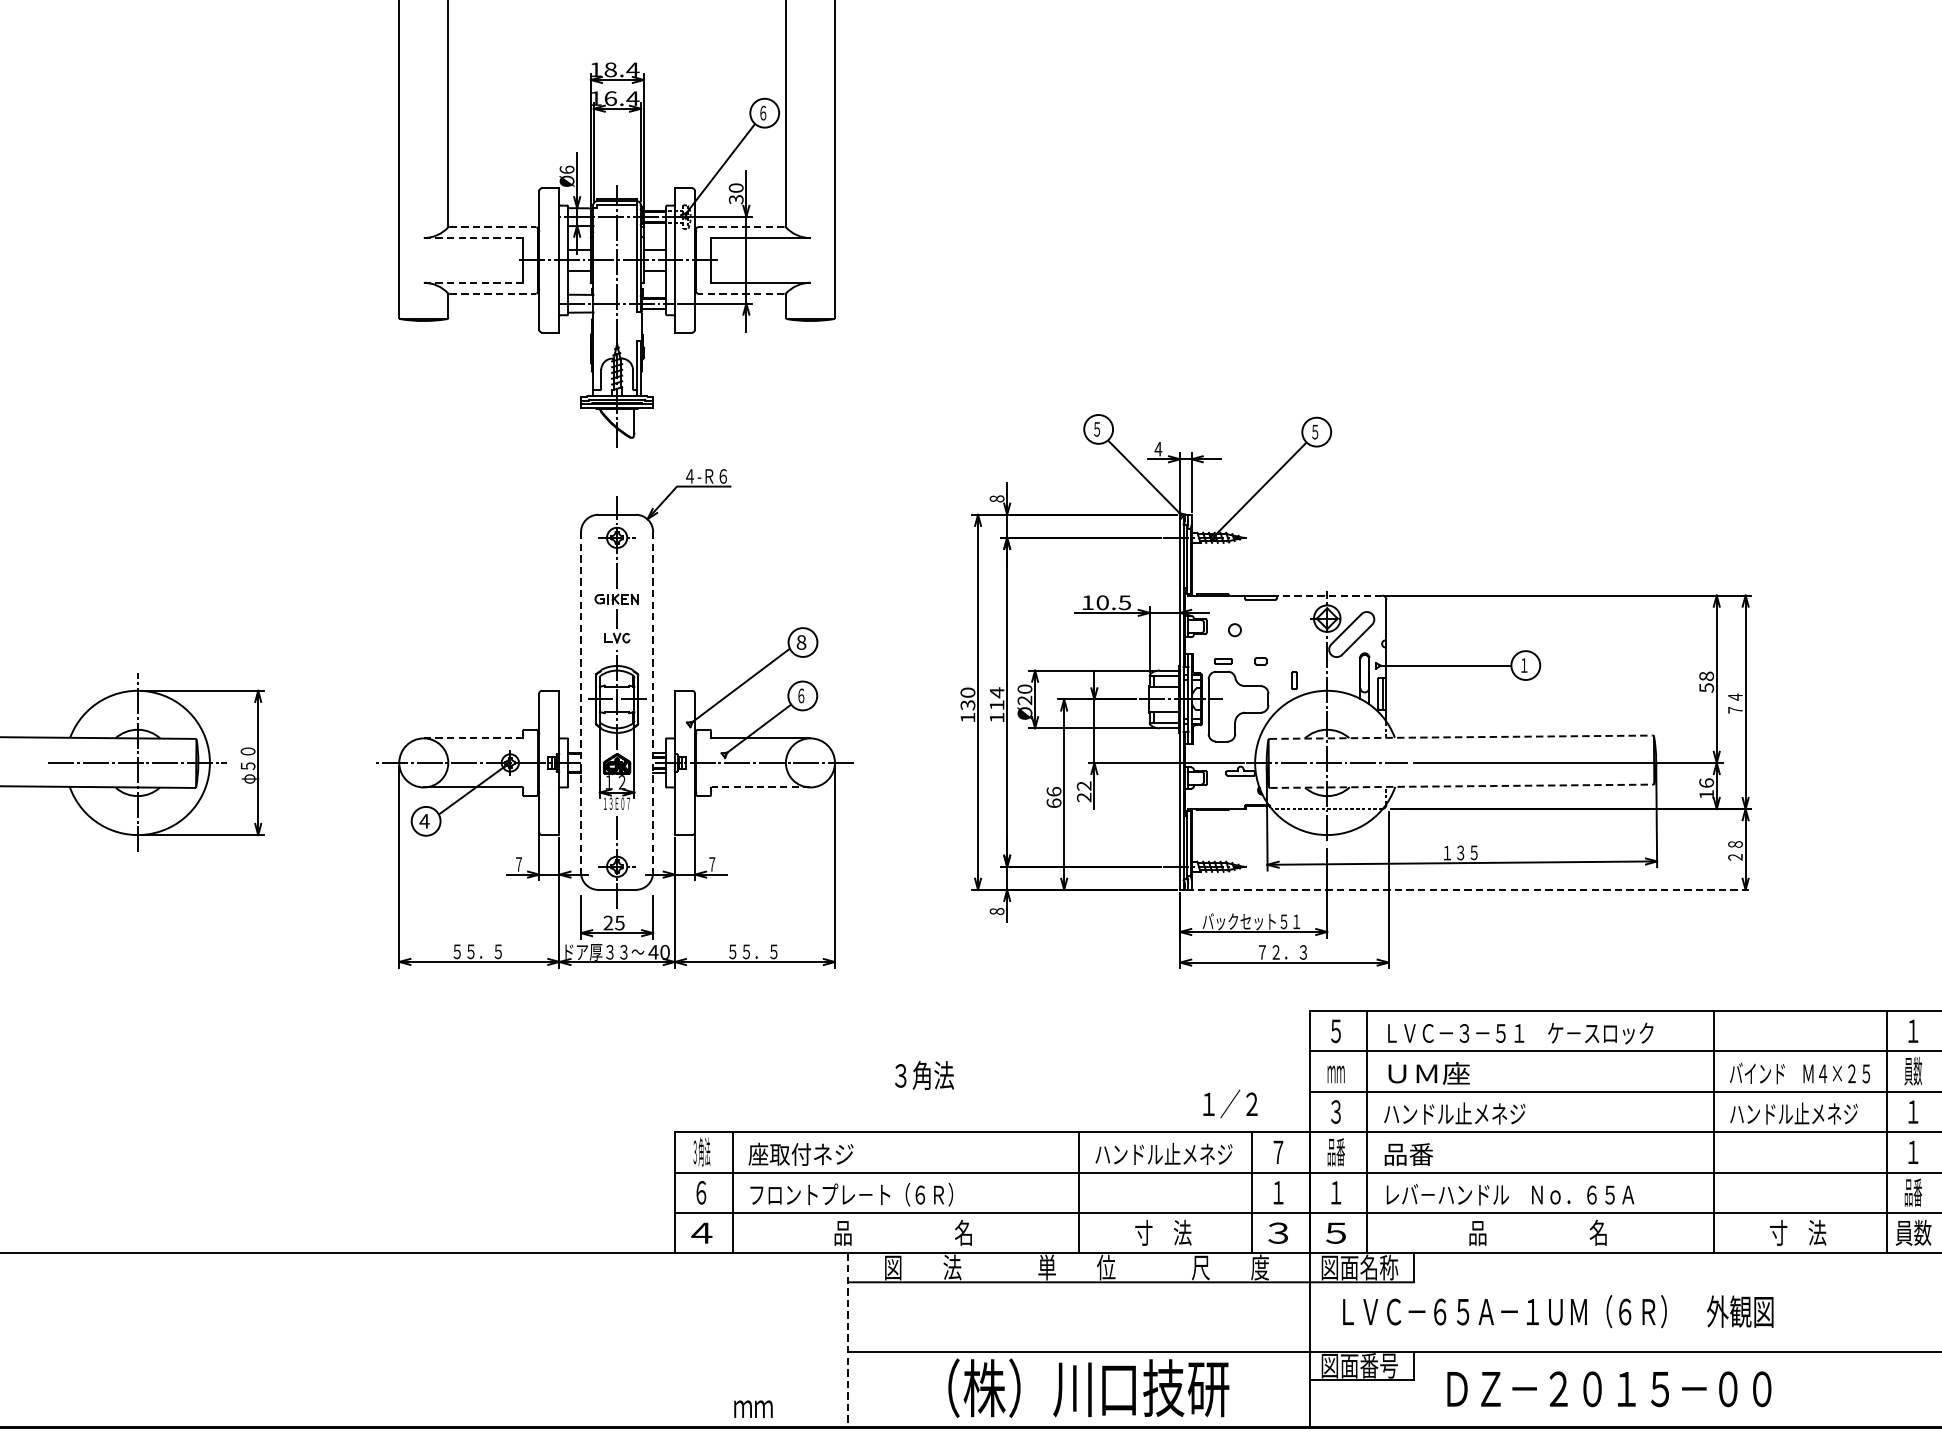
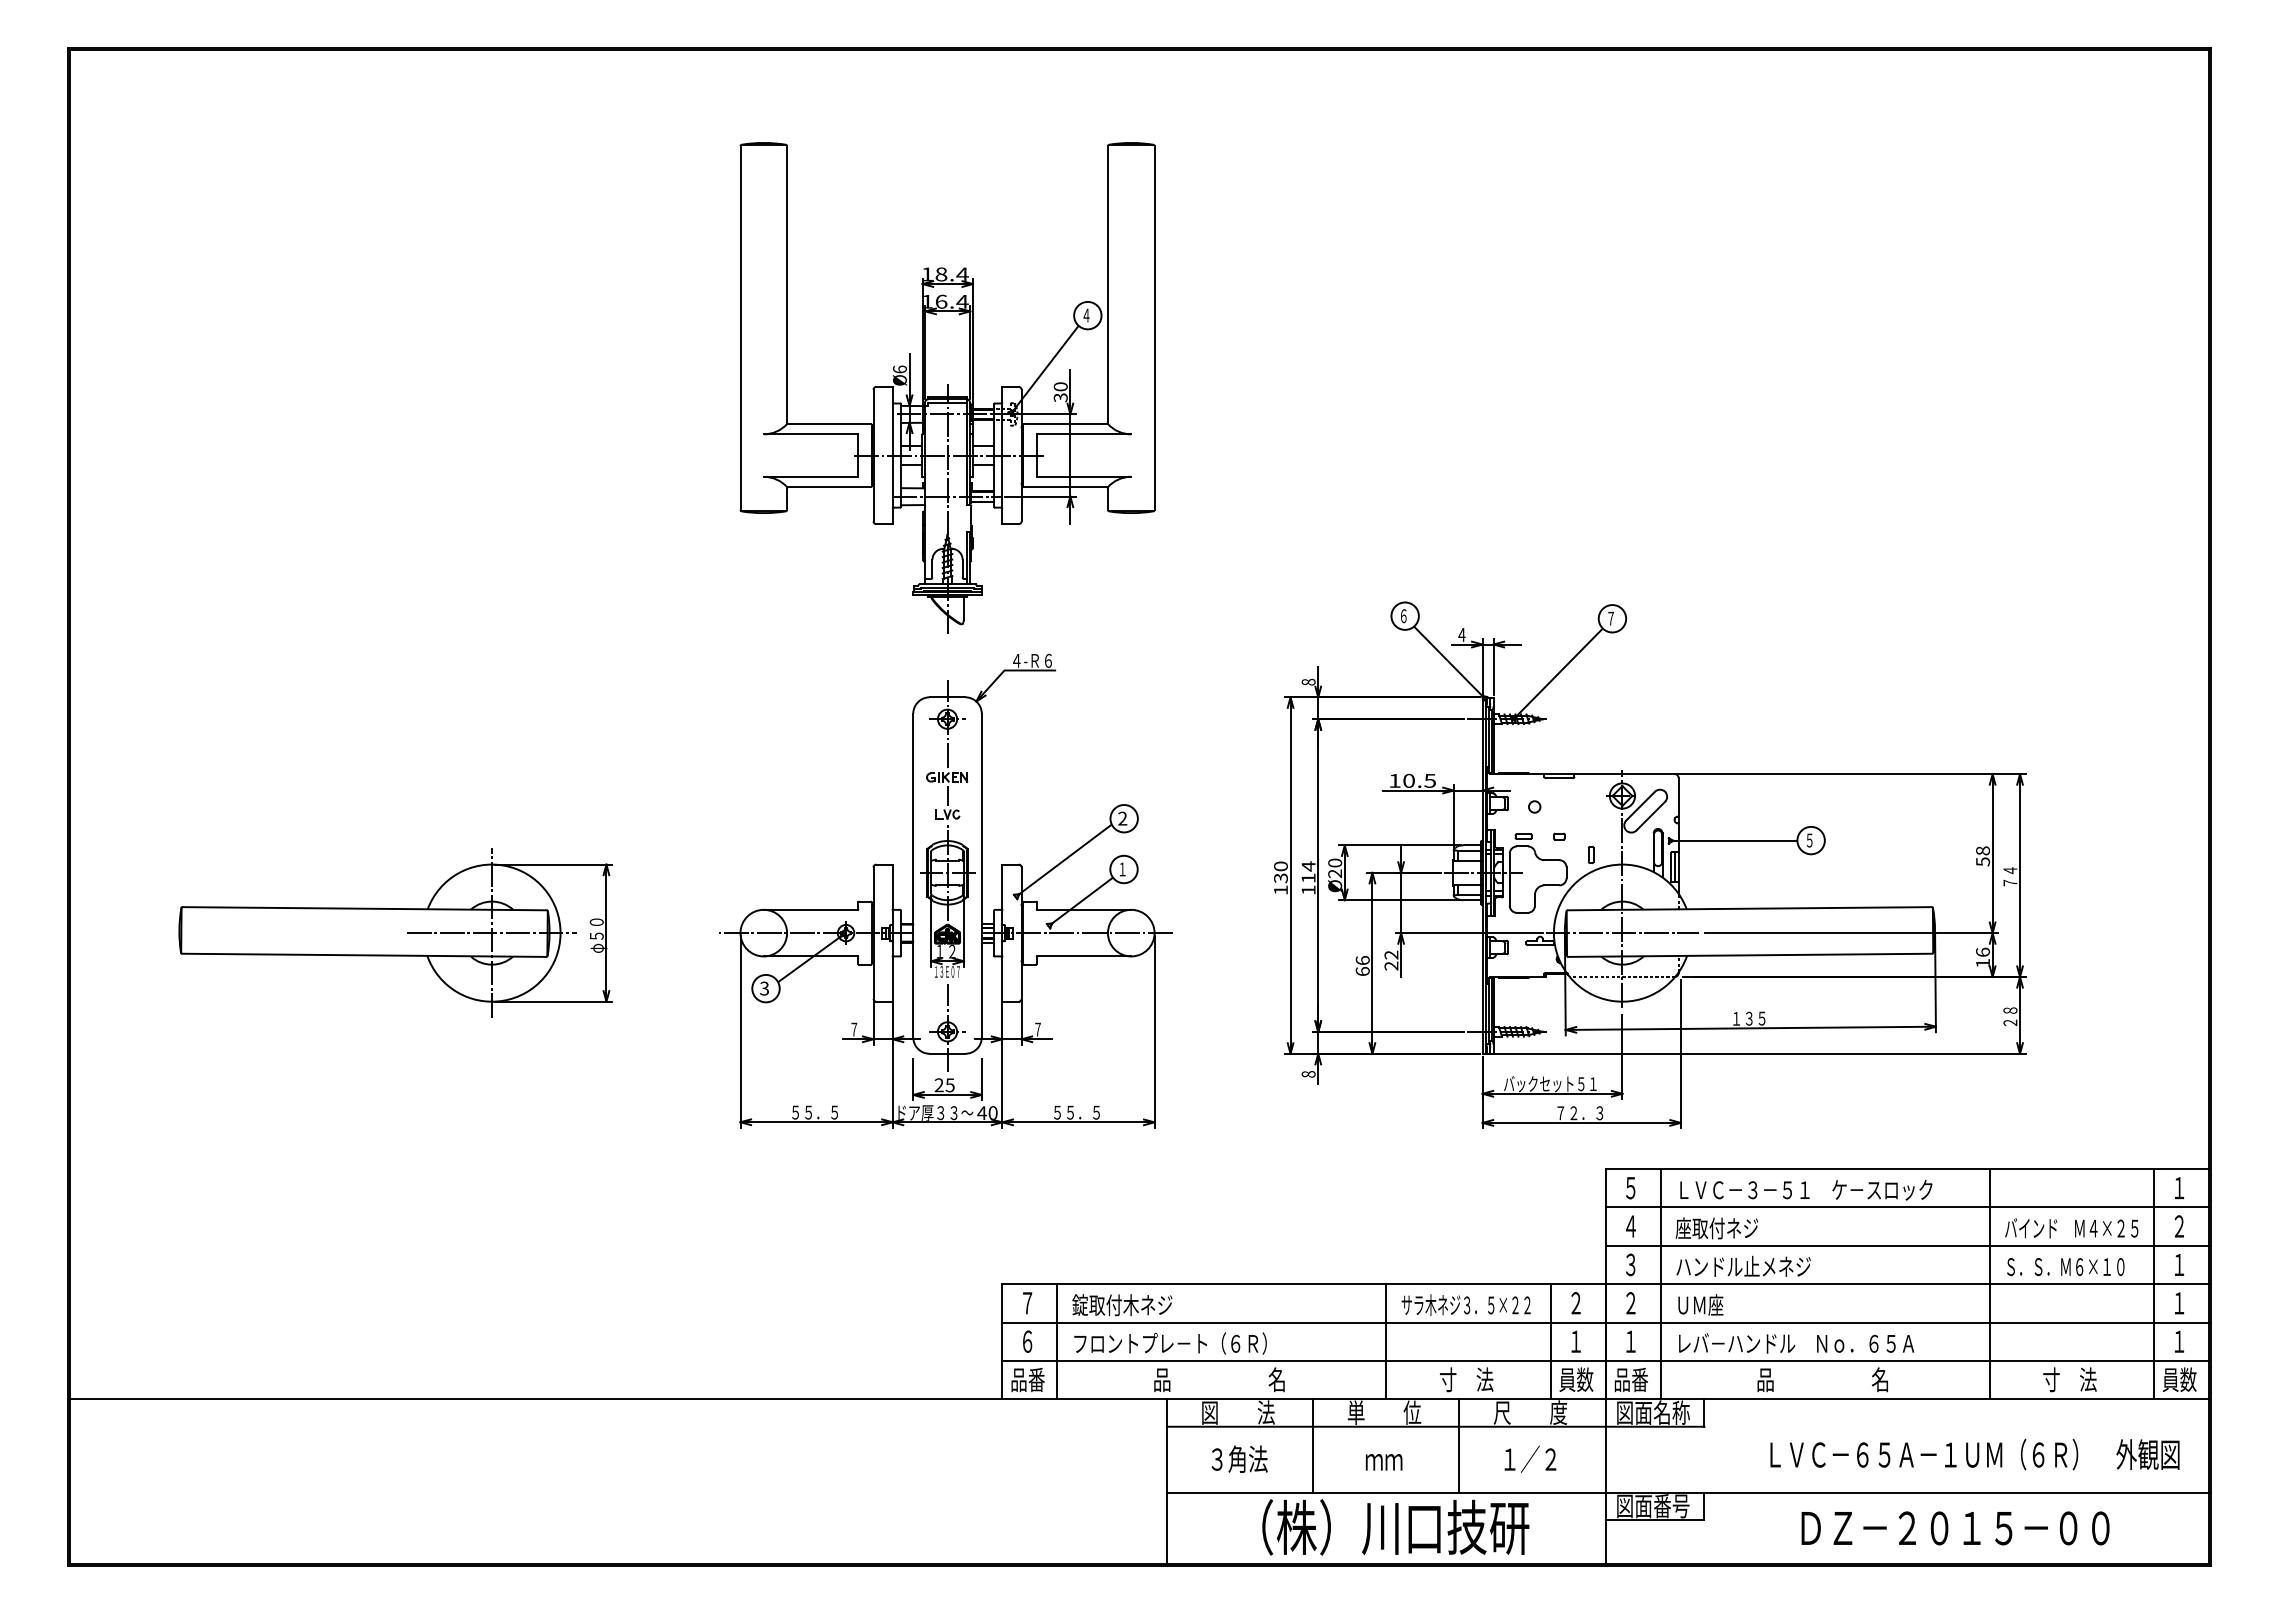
text: (763, 113) -> (1086, 315), ６ -> ４
line: (493, 227) -> (830, 424), dashed -> solid
line: (740, 227) -> (1064, 424), dashed -> solid
line: (473, 238) -> (811, 434), dashed -> solid
line: (473, 282) -> (811, 476), dashed -> solid
line: (493, 294) -> (830, 487), dashed -> solid
line: (740, 294) -> (1064, 487), dashed -> solid
text: (1096, 429) -> (1403, 616), ５ -> ６
text: (1314, 431) -> (1610, 618), ５ -> ７
line: (1326, 596) -> (1621, 774), dashed -> solid
text: (801, 642) -> (1122, 818), 8 -> 2
text: (1524, 665) -> (1809, 840), １ -> ５
text: (801, 695) -> (1122, 869), ６ -> １
line: (581, 702) -> (913, 875), dashed -> solid
line: (652, 702) -> (981, 875), dashed -> solid
line: (1460, 737) -> (1749, 908), dashed -> solid
line: (472, 738) -> (810, 909), dashed -> solid
line: (1461, 786) -> (1750, 955), dashed -> solid
line: (761, 787) -> (1084, 956), dashed -> solid
text: (424, 821) -> (764, 988), 4 -> 3
line: (1469, 889) -> (1757, 1053), dashed -> solid
text: (1913, 1070) -> (2179, 1225), 員数 -> ２
text: (1335, 1071) -> (1630, 1226), ｍｍ -> ４
text: (1426, 1073) -> (1716, 1228), ＵＭ座 -> 座取付ネジ
text: (924, 1074) -> (1239, 1458), moved
text: (1230, 1103) -> (1530, 1458), moved
text: (1793, 1112) -> (2065, 1265), ハンドル止メネジ -> Ｓ．Ｓ．Ｍ６×１０
text: (702, 1151) -> (1028, 1302), ３角法 -> ７
text: (1335, 1151) -> (1630, 1302), 品番 -> ２
text: (1277, 1152) -> (1575, 1303), ７ -> ２
text: (1163, 1153) -> (1466, 1304), ハンドル止メネジ -> サラ木ネジ３．５×２２
text: (801, 1154) -> (1122, 1305), 座取付ネジ -> 錠取付木ネジ
text: (1409, 1154) -> (1700, 1305), 品番 -> ＵＭ座
text: (1913, 1192) -> (2179, 1341), 品番 -> １
text: (701, 1232) -> (1027, 1379), ４ -> 品番
text: (1278, 1232) -> (1576, 1379), ３ -> 員数
text: (1336, 1232) -> (1631, 1379), ５ -> 品番
line: (1002, 1302) -> (1313, 1445), added
line: (1155, 1302) -> (1459, 1445), added
text: (1557, 1311) -> (1974, 1454), moved
line: (847, 1340) -> (1166, 1482), dashed -> solid
text: (1609, 1389) -> (1955, 1528), moved
text: (753, 1409) -> (1384, 1462), moved

